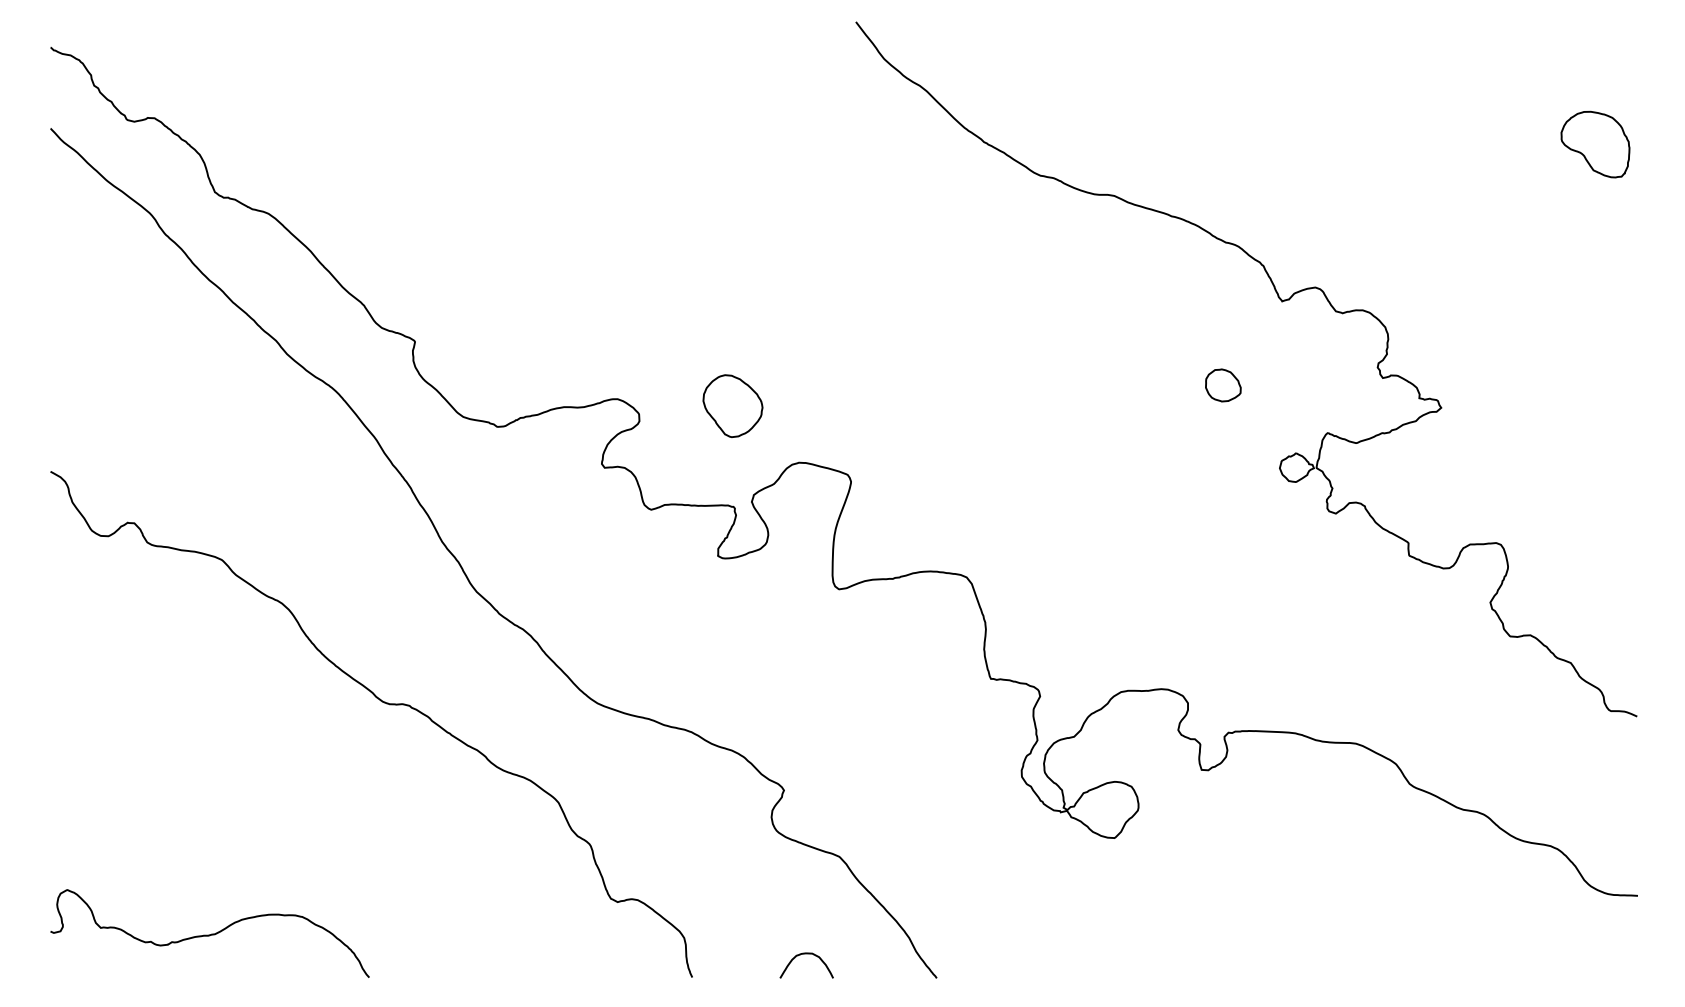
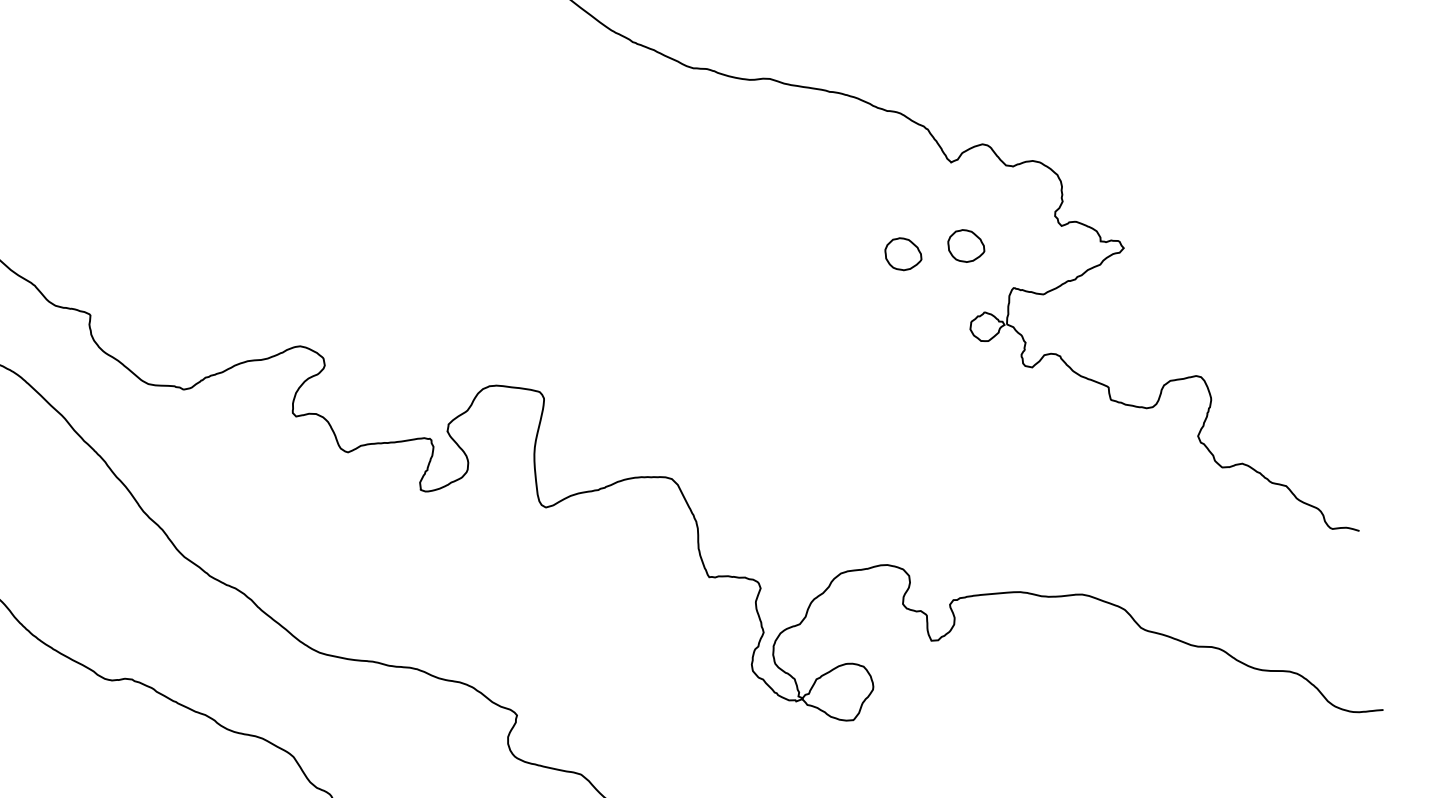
part: (1286, 385) -> (966, 245), added
part: (732, 405) -> (415, 337), removed

